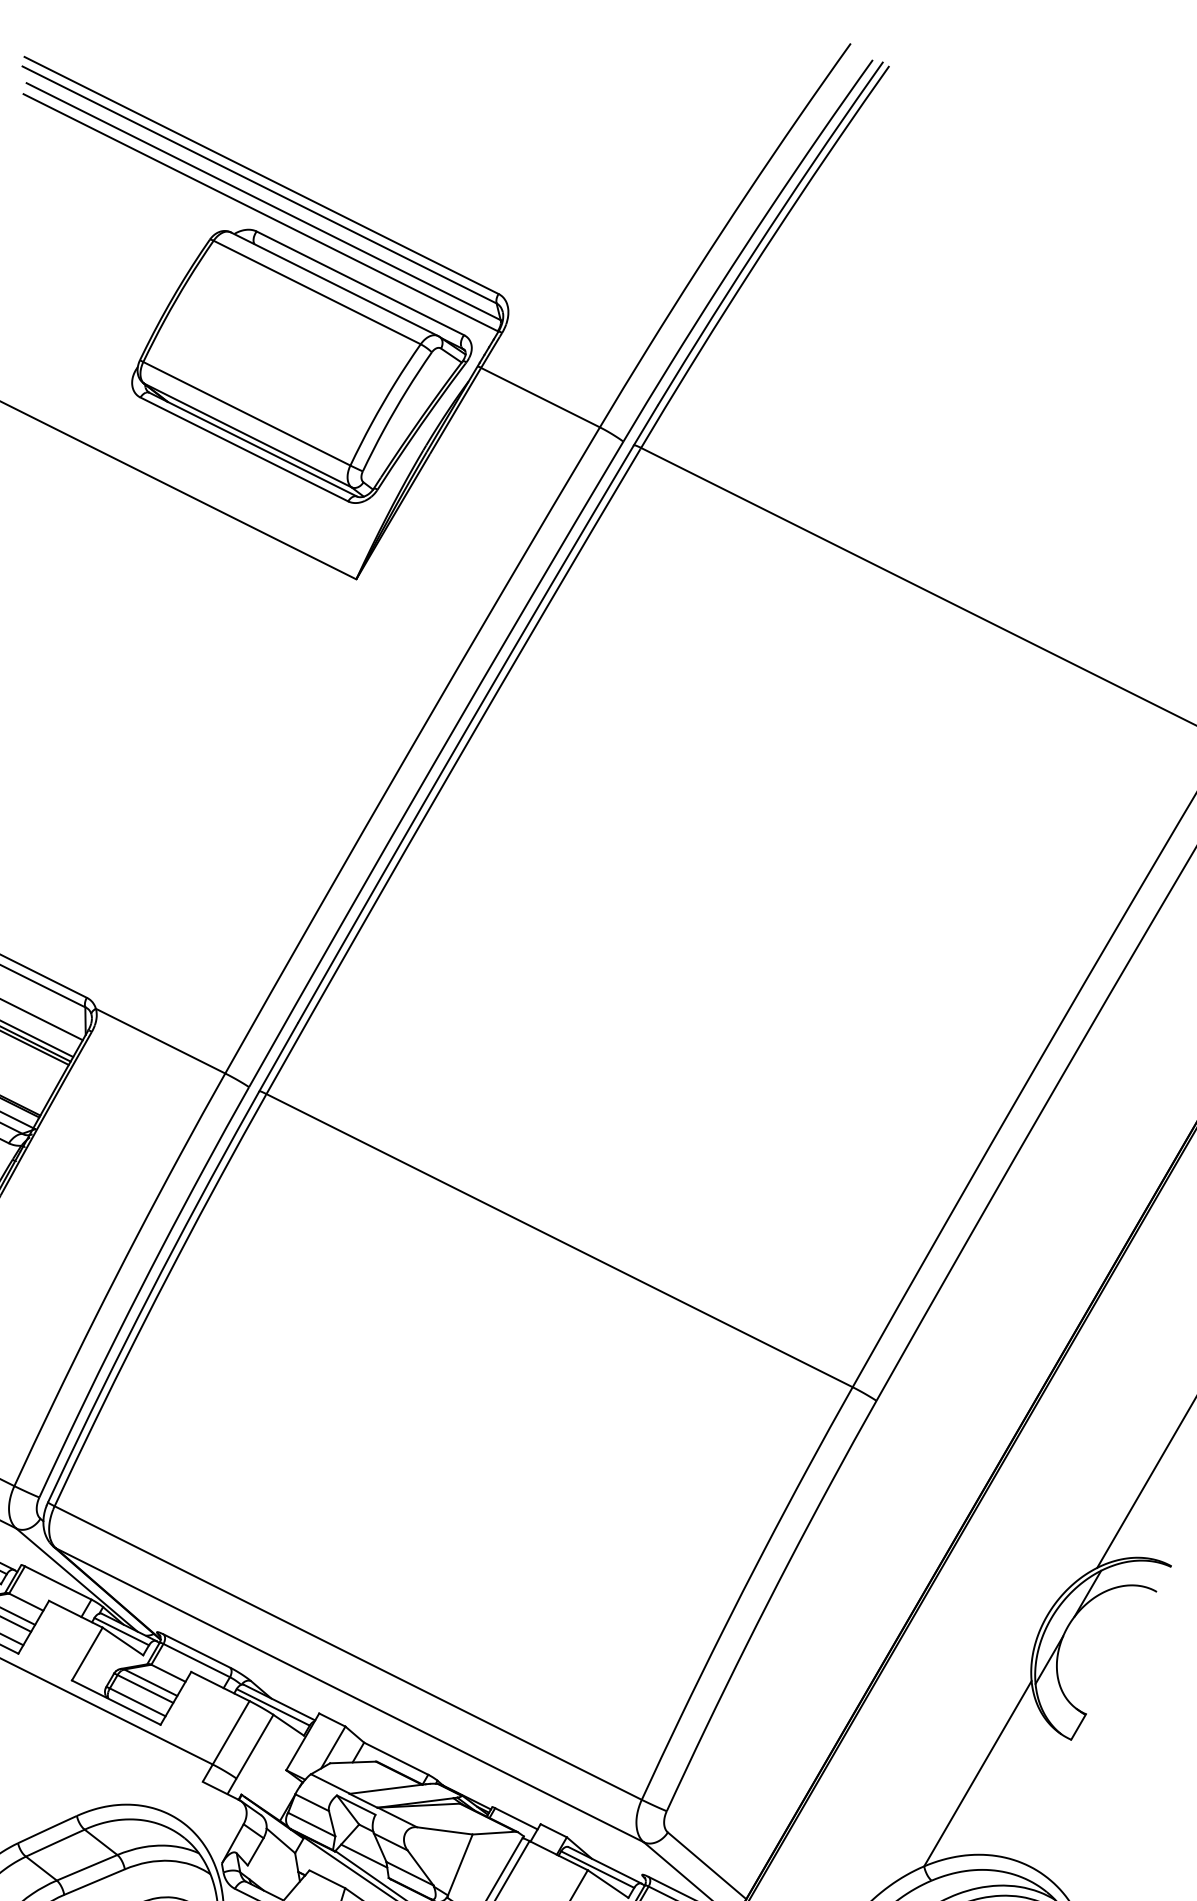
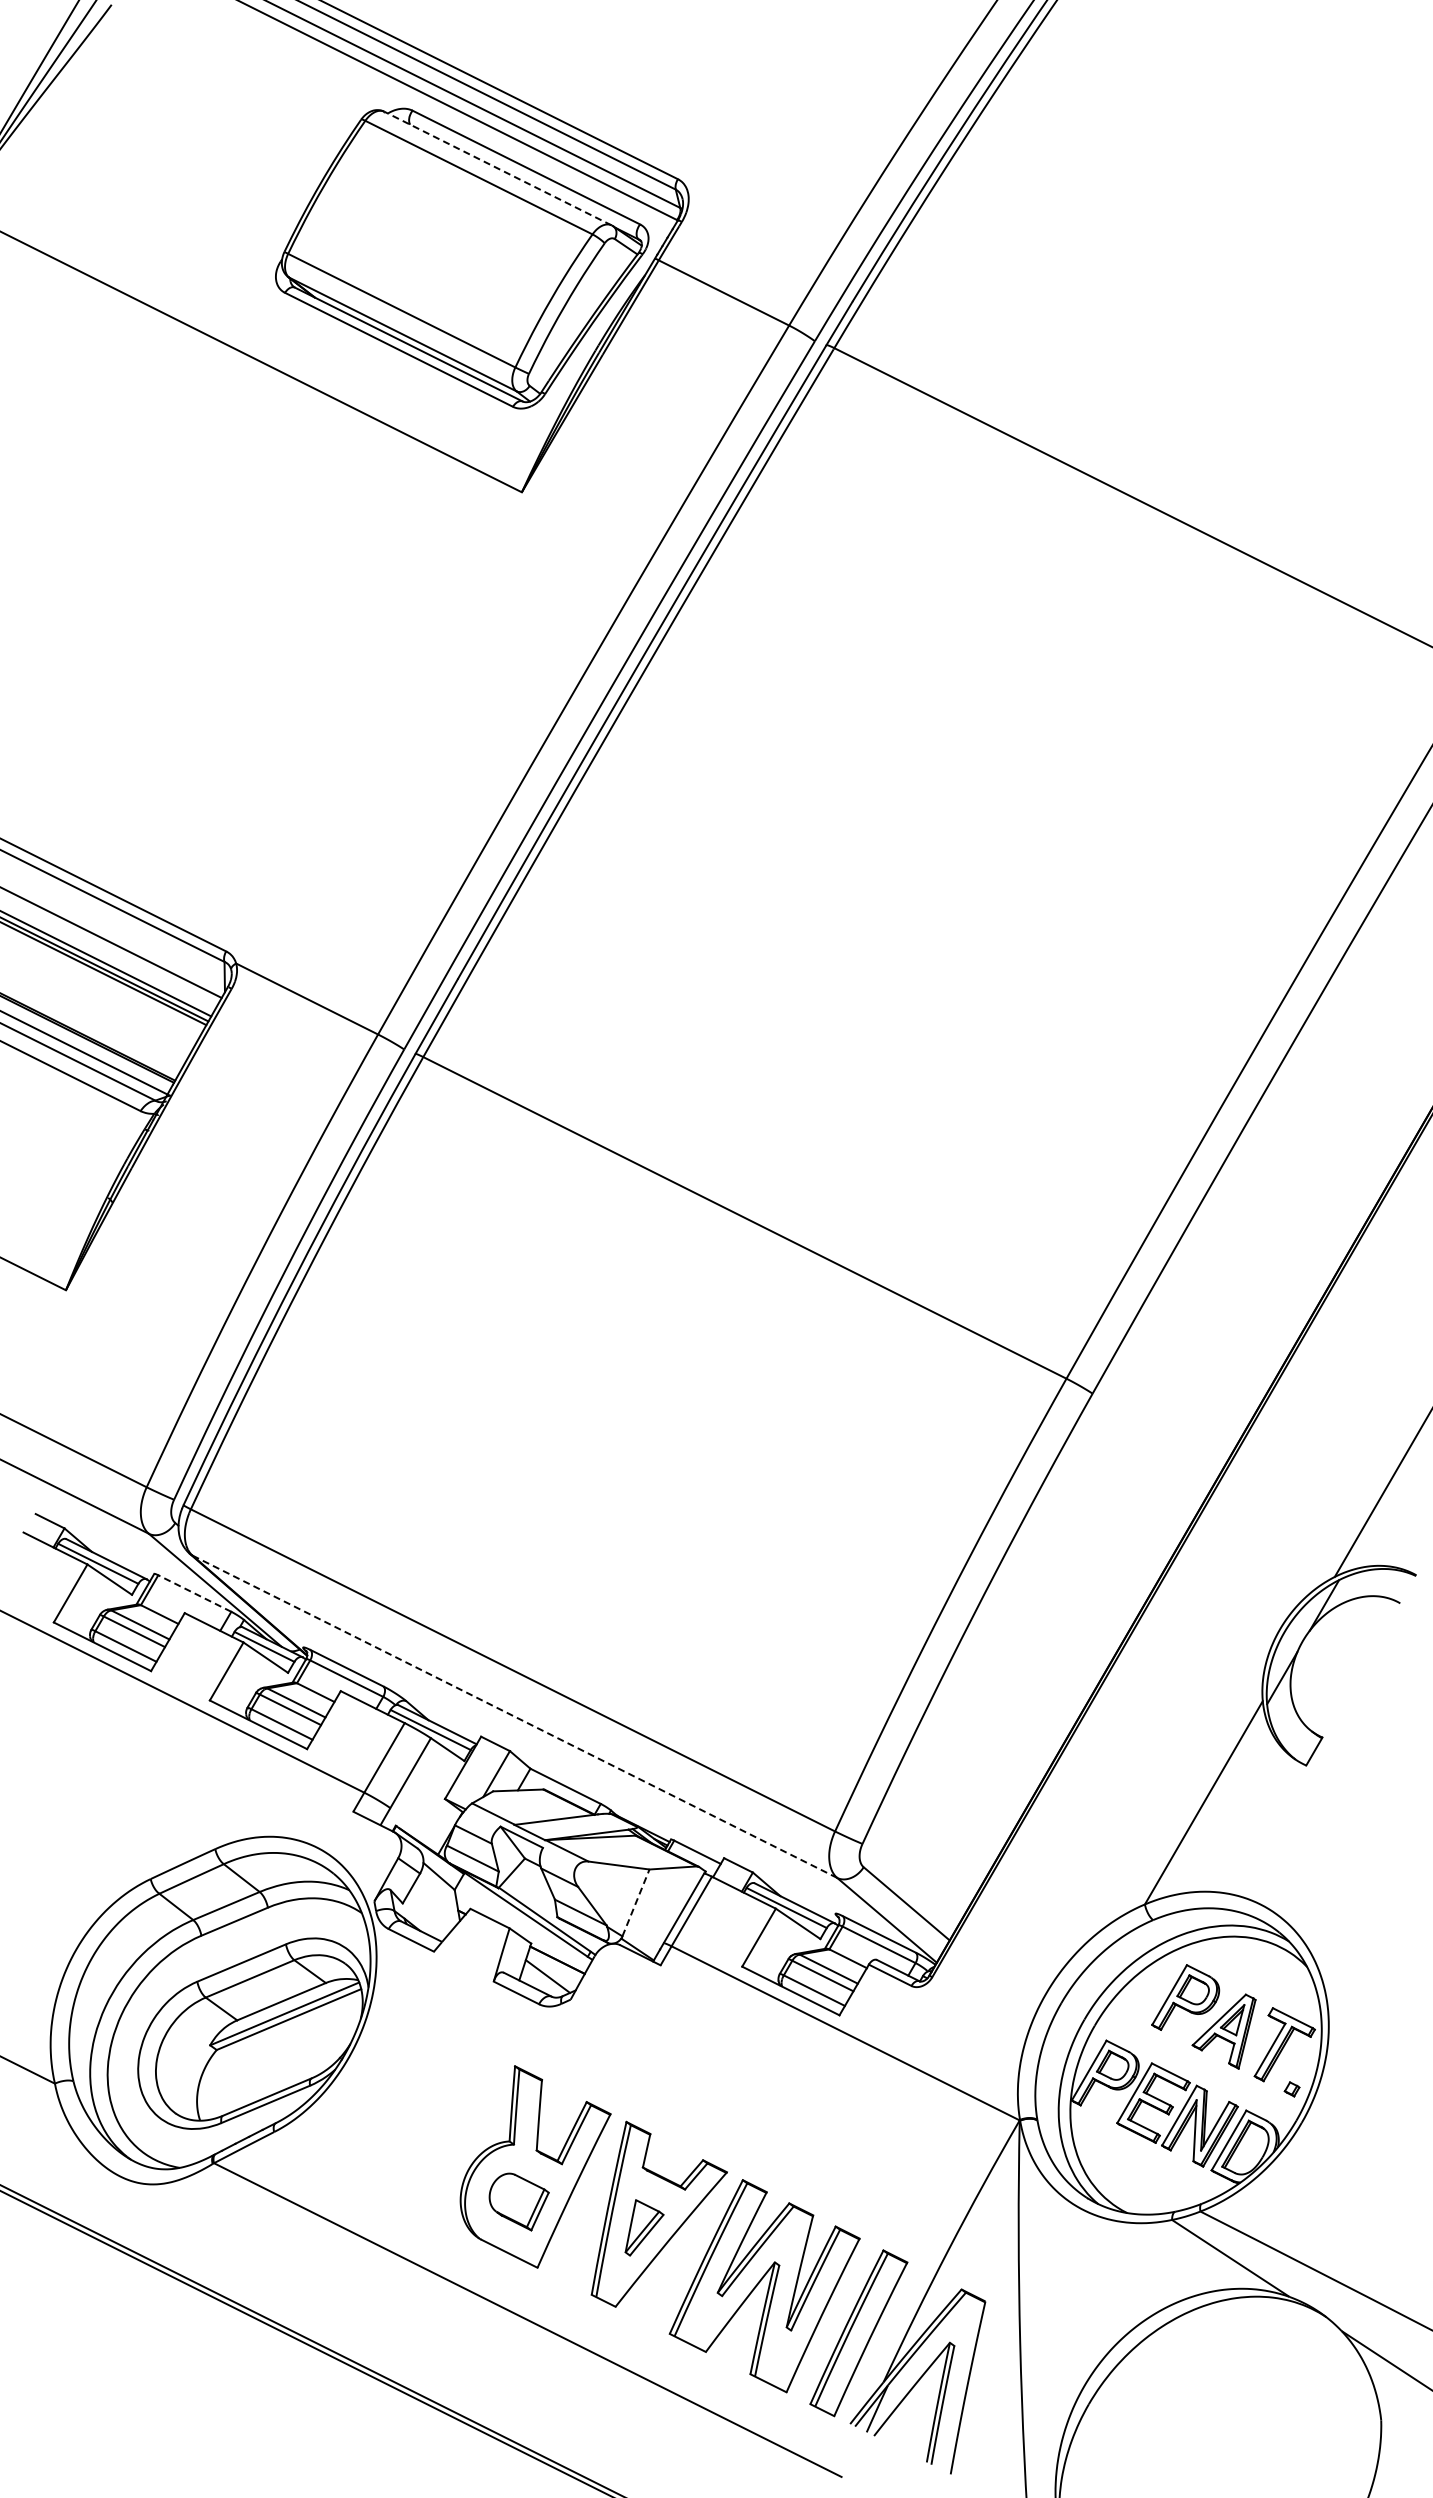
line: (334, 284) -> (497, 168), solid -> dashed
line: (57, 1582) -> (194, 1593), solid -> dashed
line: (349, 1695) -> (514, 1716), solid -> dashed
line: (364, 1855) -> (530, 1892), removed
line: (460, 1864) -> (636, 1902), solid -> dashed

